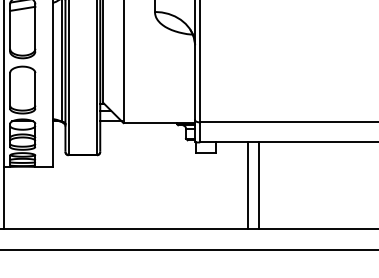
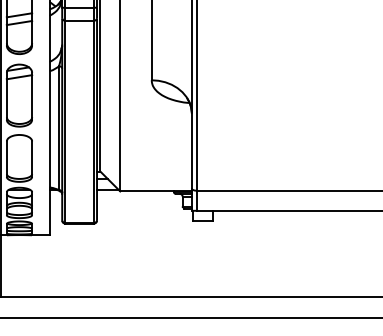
line: (247, 185) -> (244, 253), removed
line: (258, 185) -> (255, 253), removed

